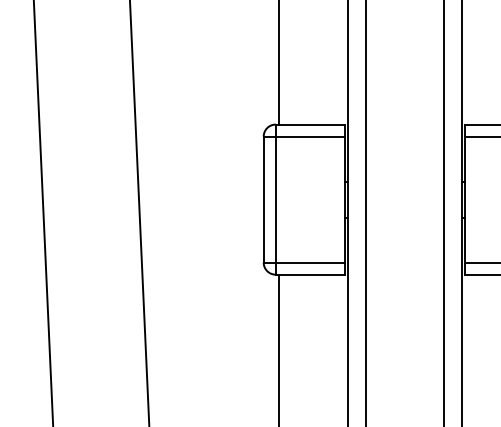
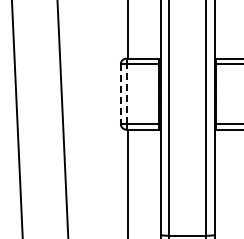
line: (263, 200) -> (120, 94), solid -> dashed
line: (275, 200) -> (126, 94), solid -> dashed

